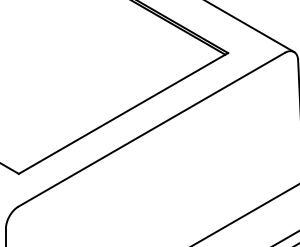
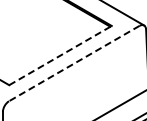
line: (123, 113) -> (60, 55), solid -> dashed
line: (150, 129) -> (73, 63), solid -> dashed

